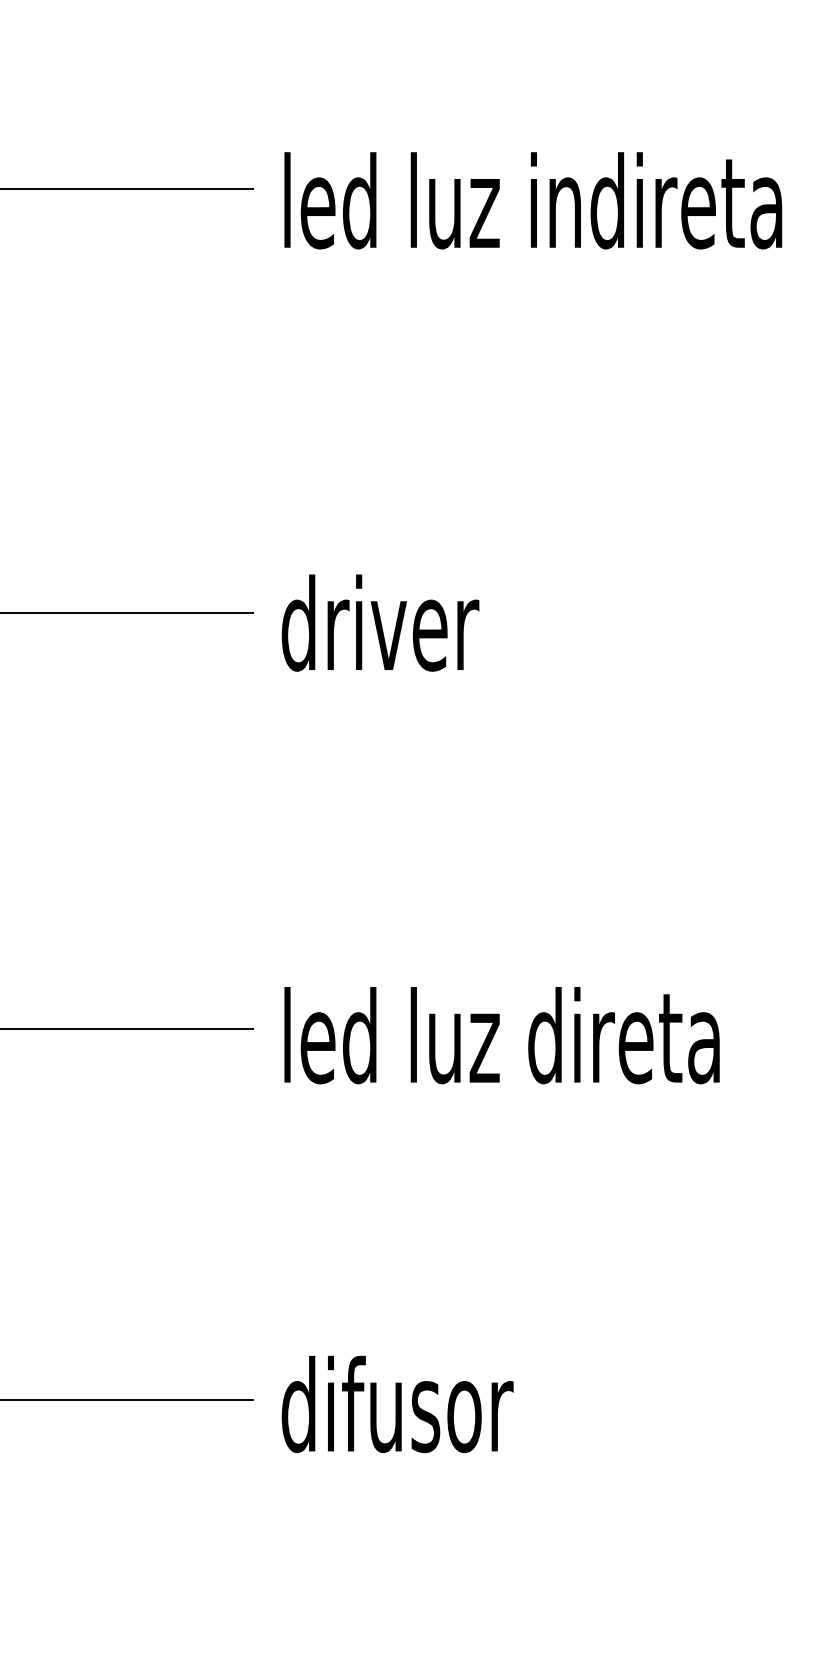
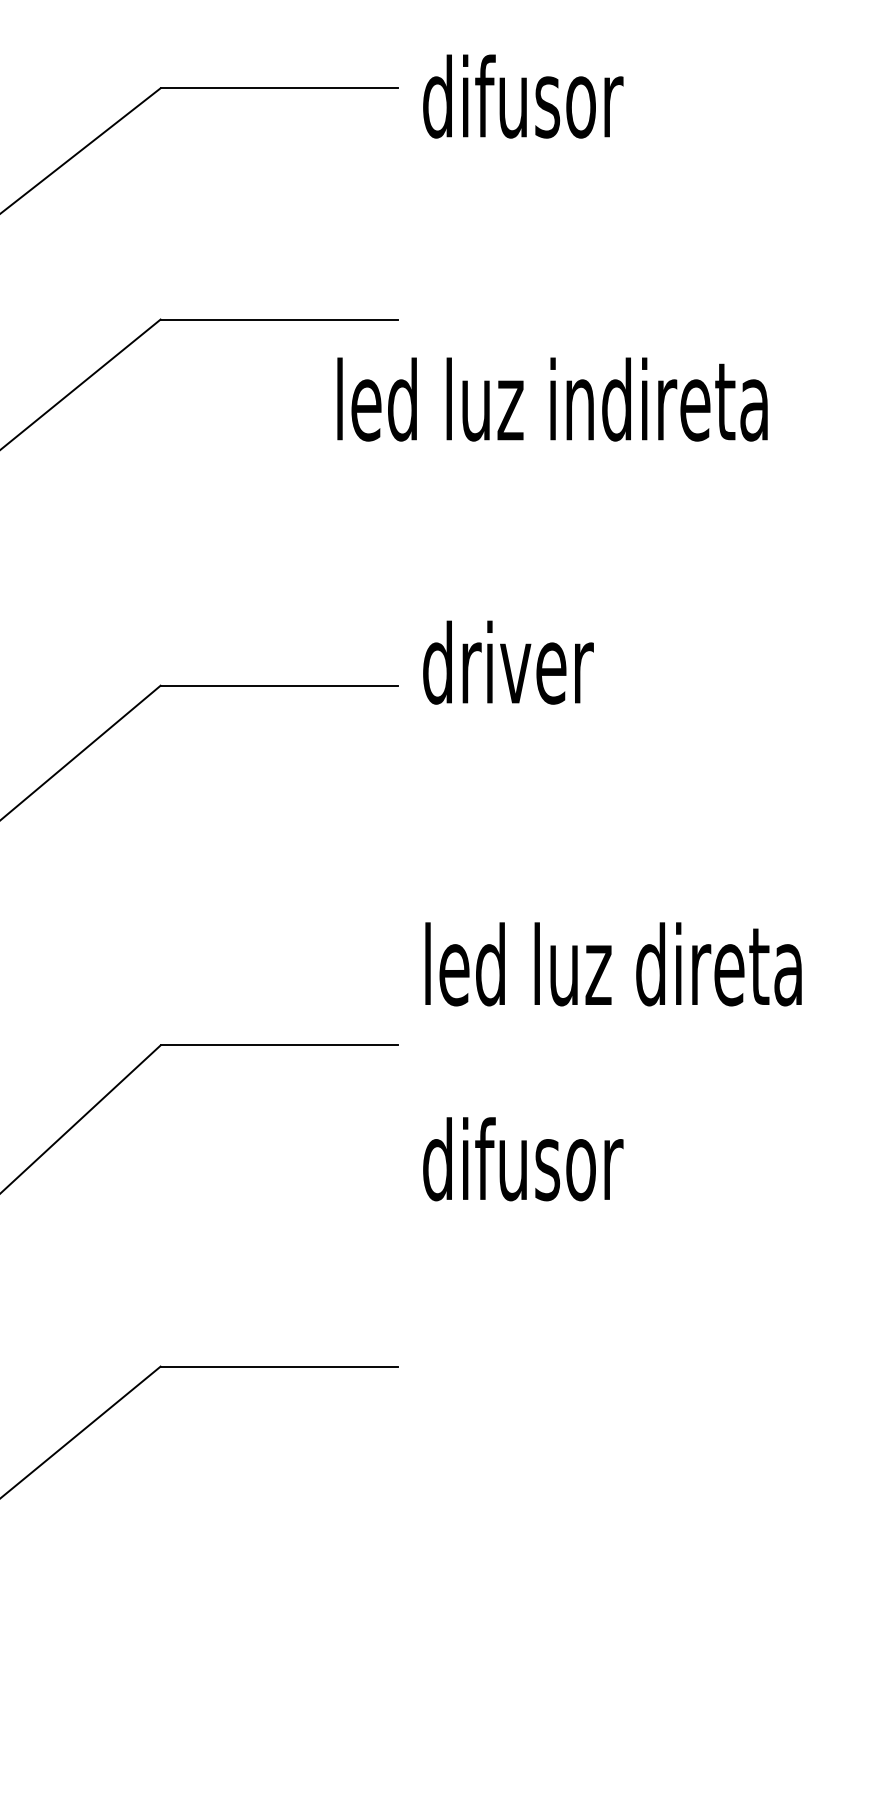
text: (533, 200) -> (552, 399), moved
text: (380, 622) -> (508, 662), moved
text: (502, 1035) -> (613, 964), moved
text: (397, 1404) -> (523, 1159), moved

